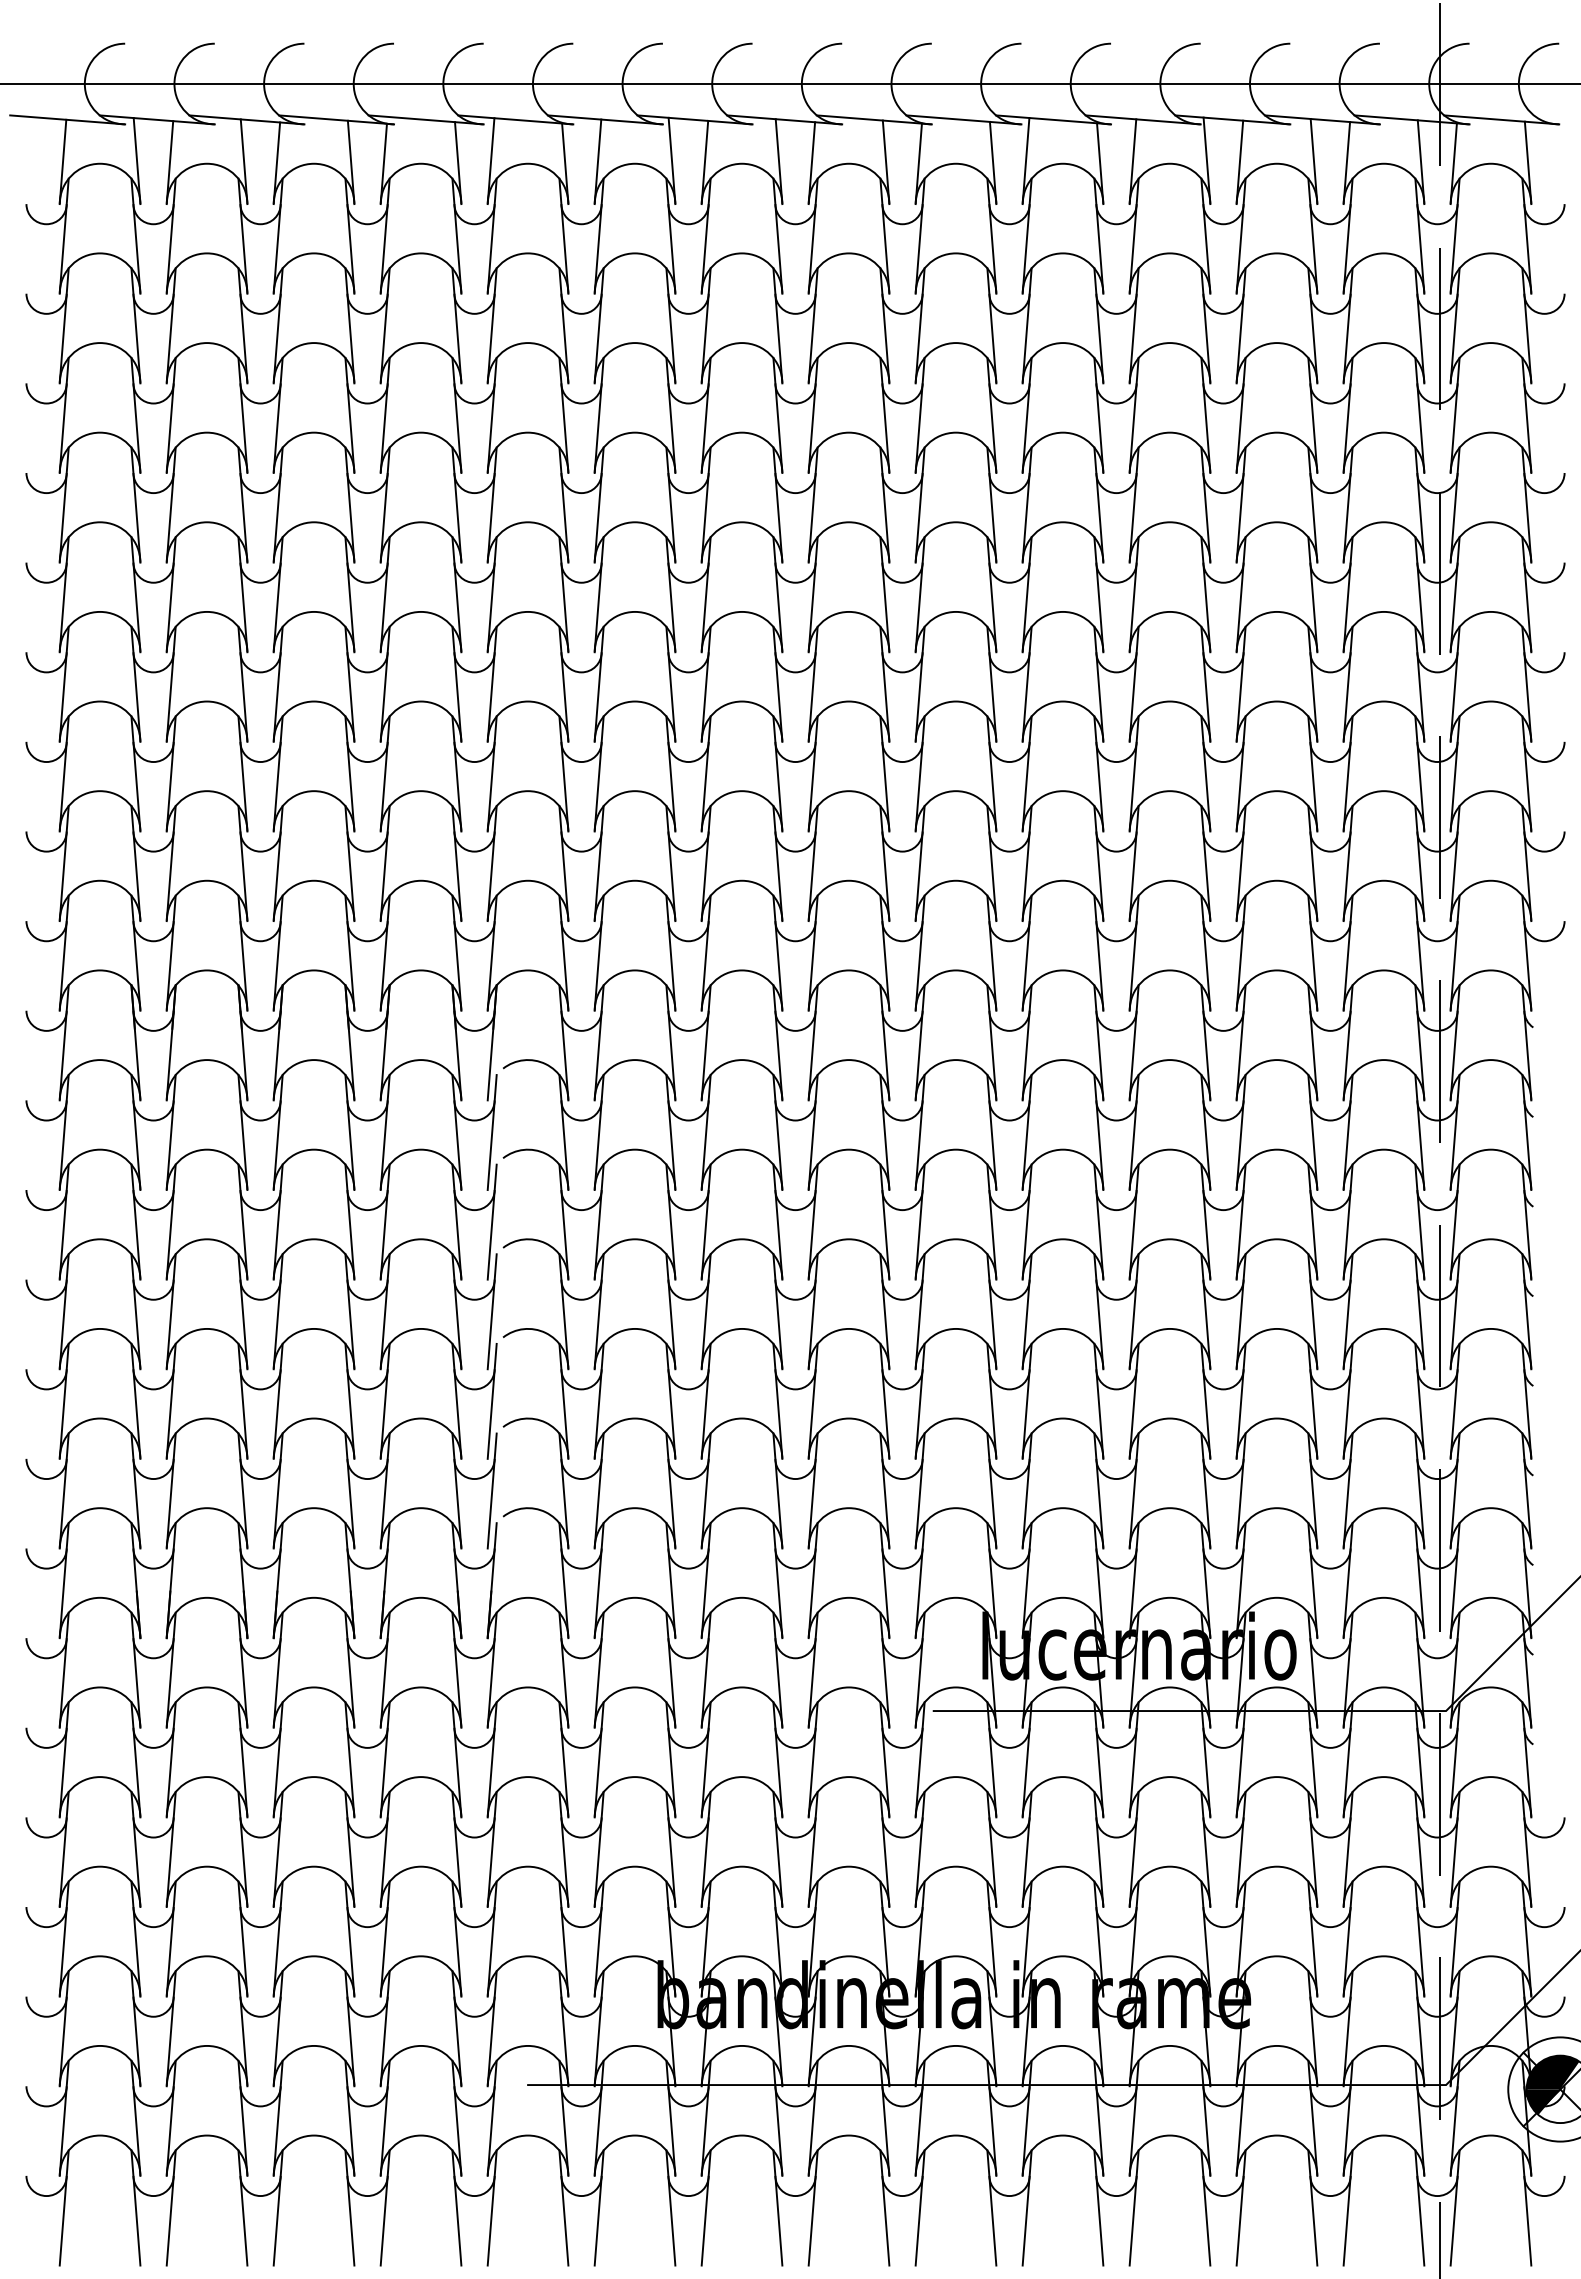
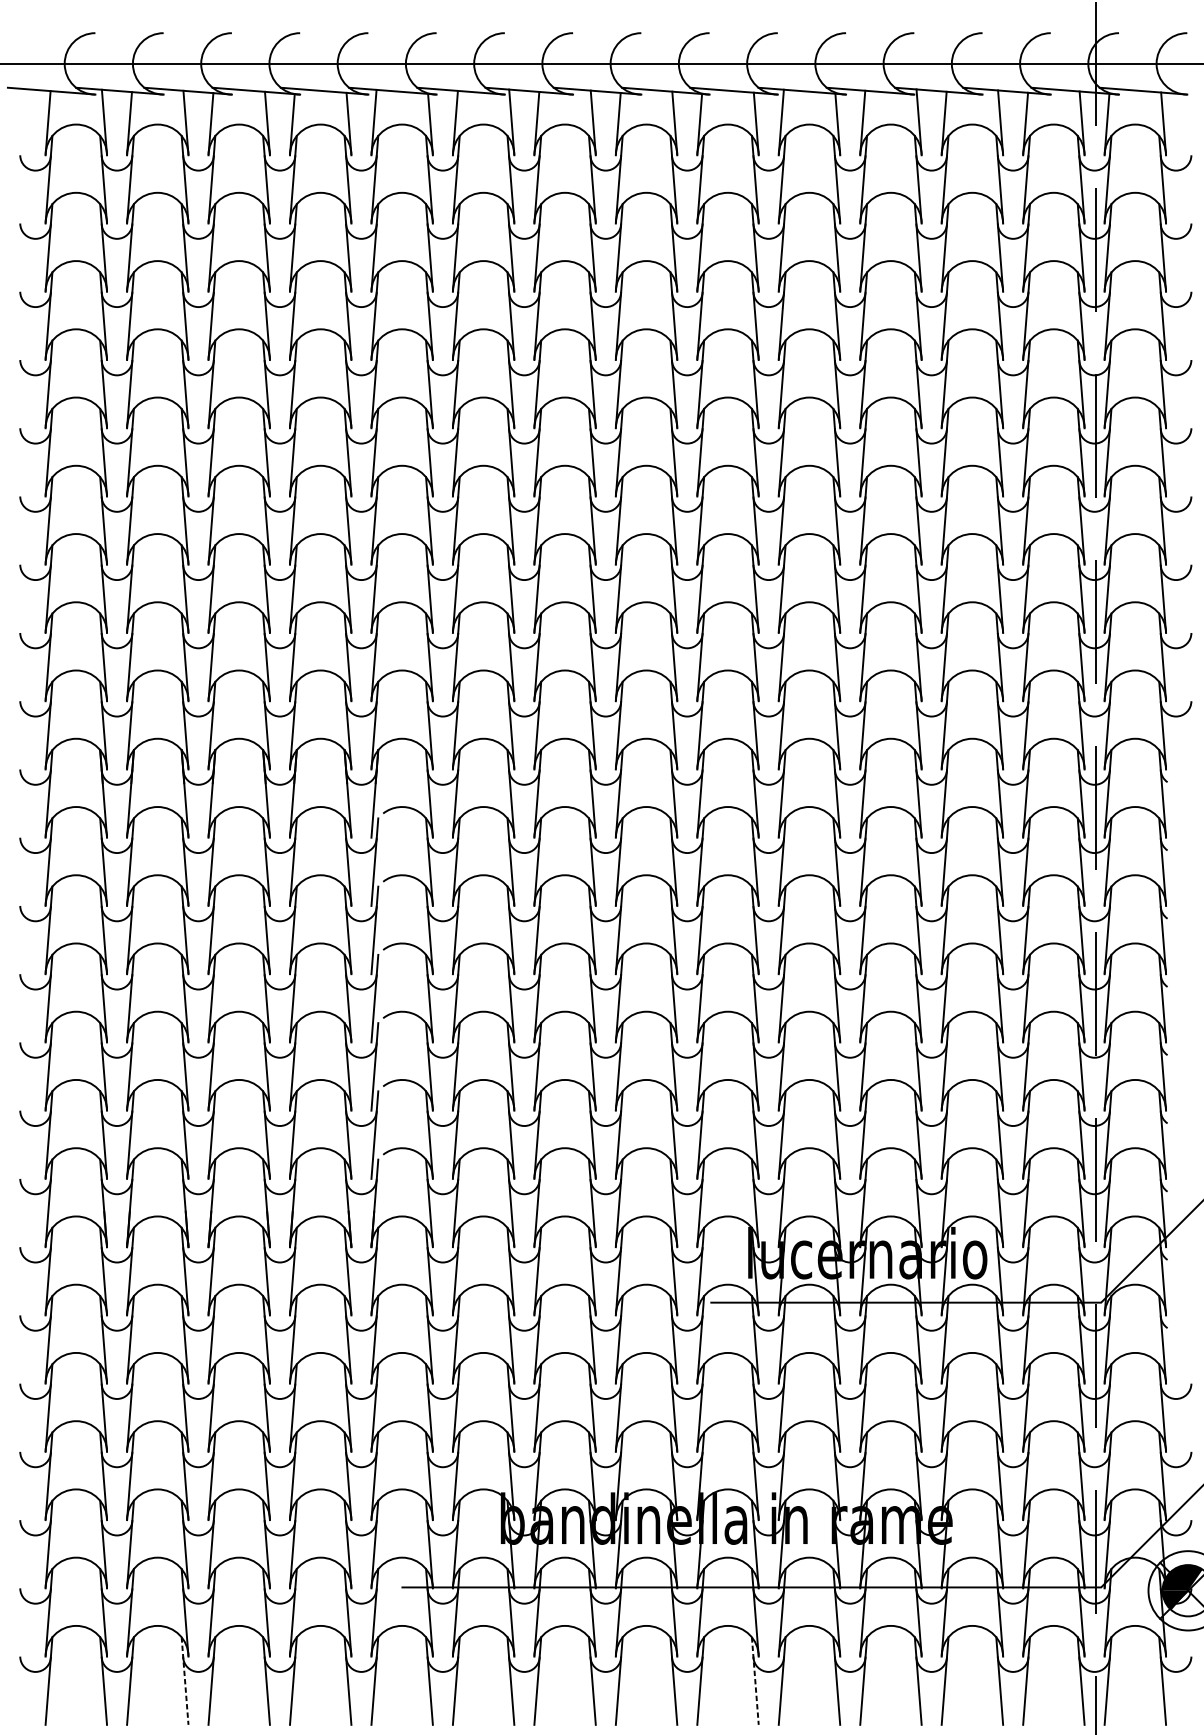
line: (242, 2208) -> (184, 1681), solid -> dashed
line: (991, 2208) -> (755, 1681), solid -> dashed

